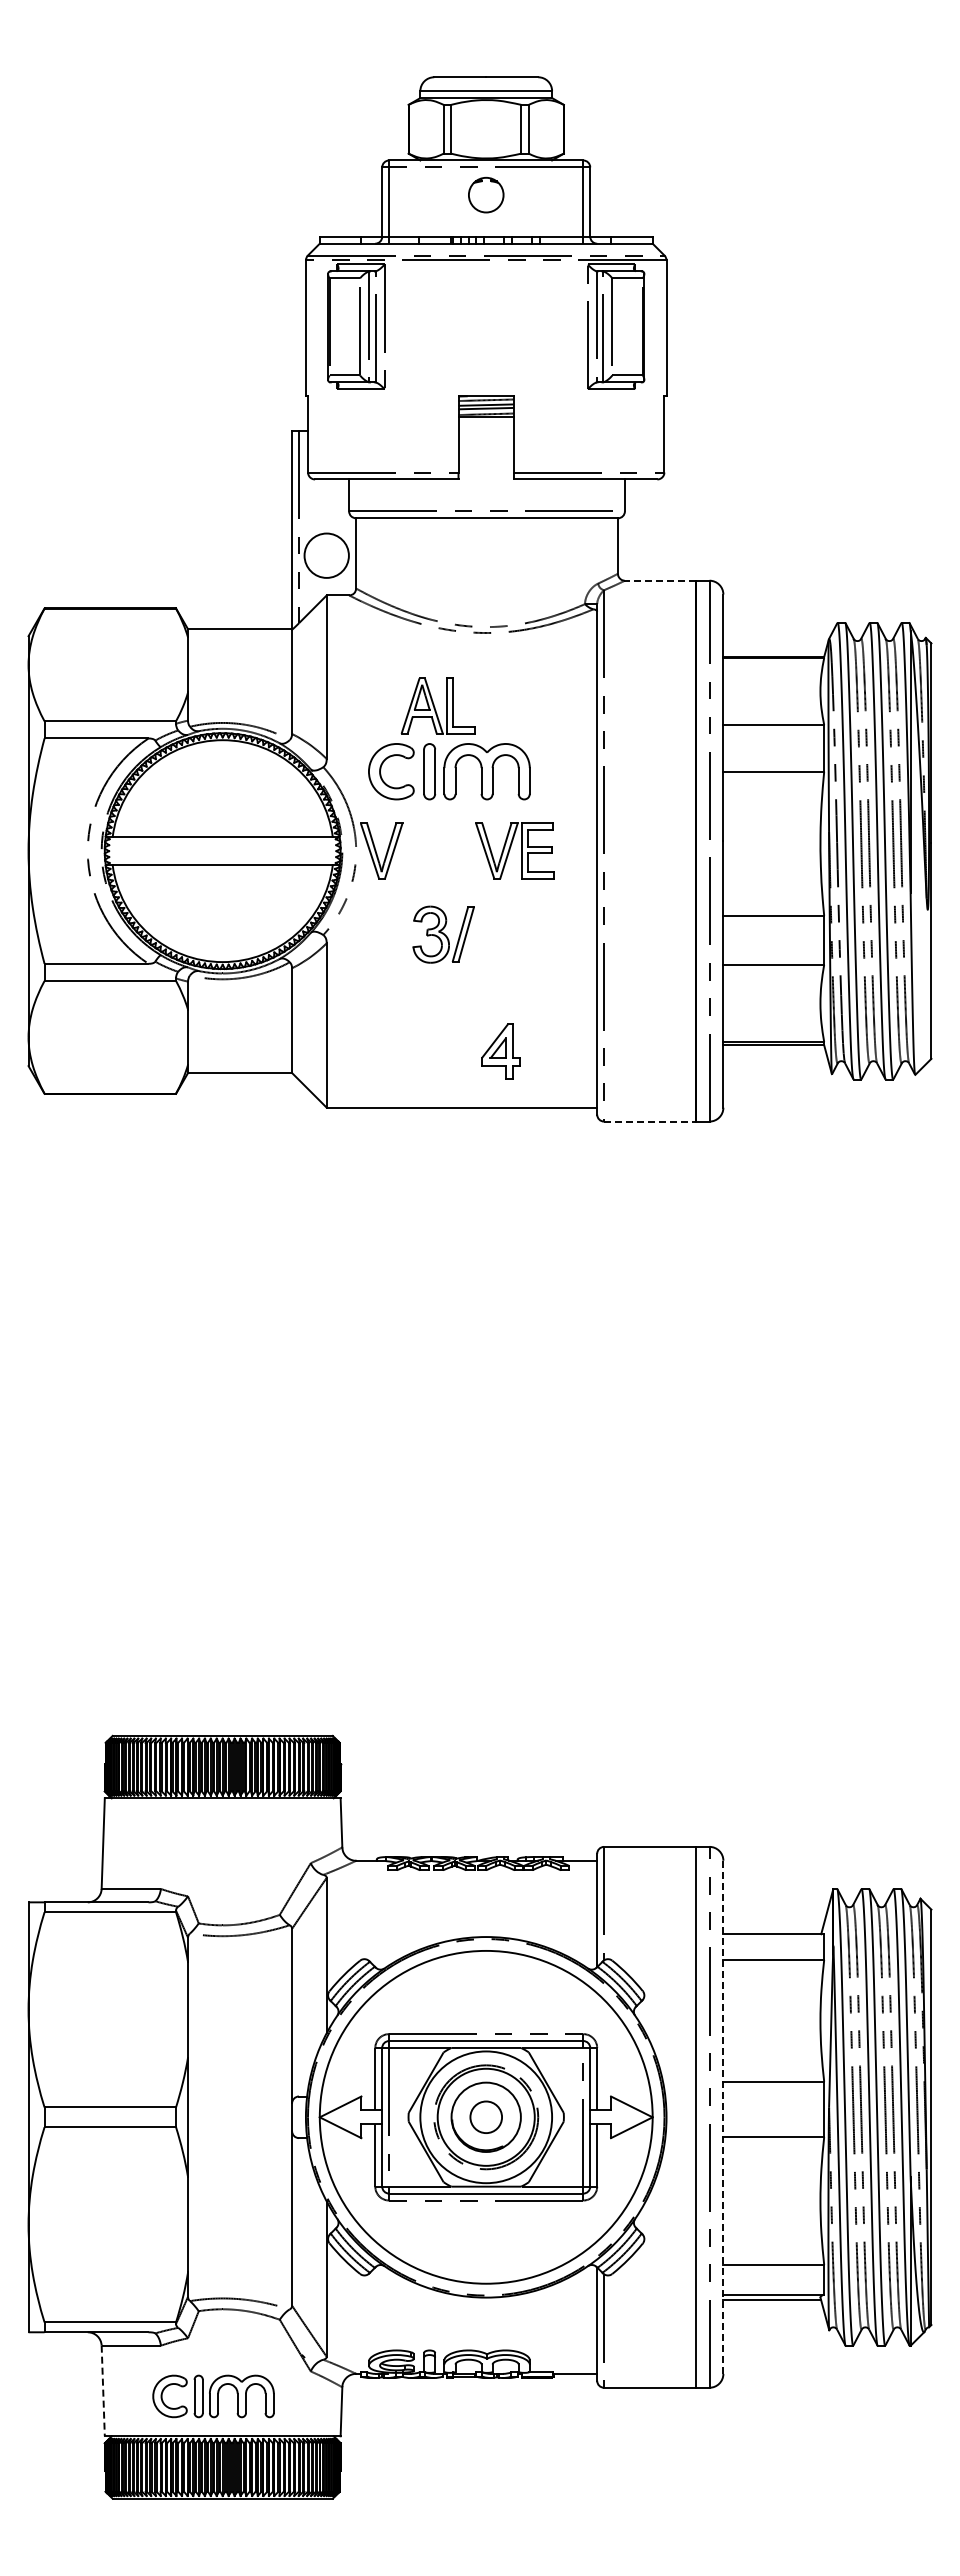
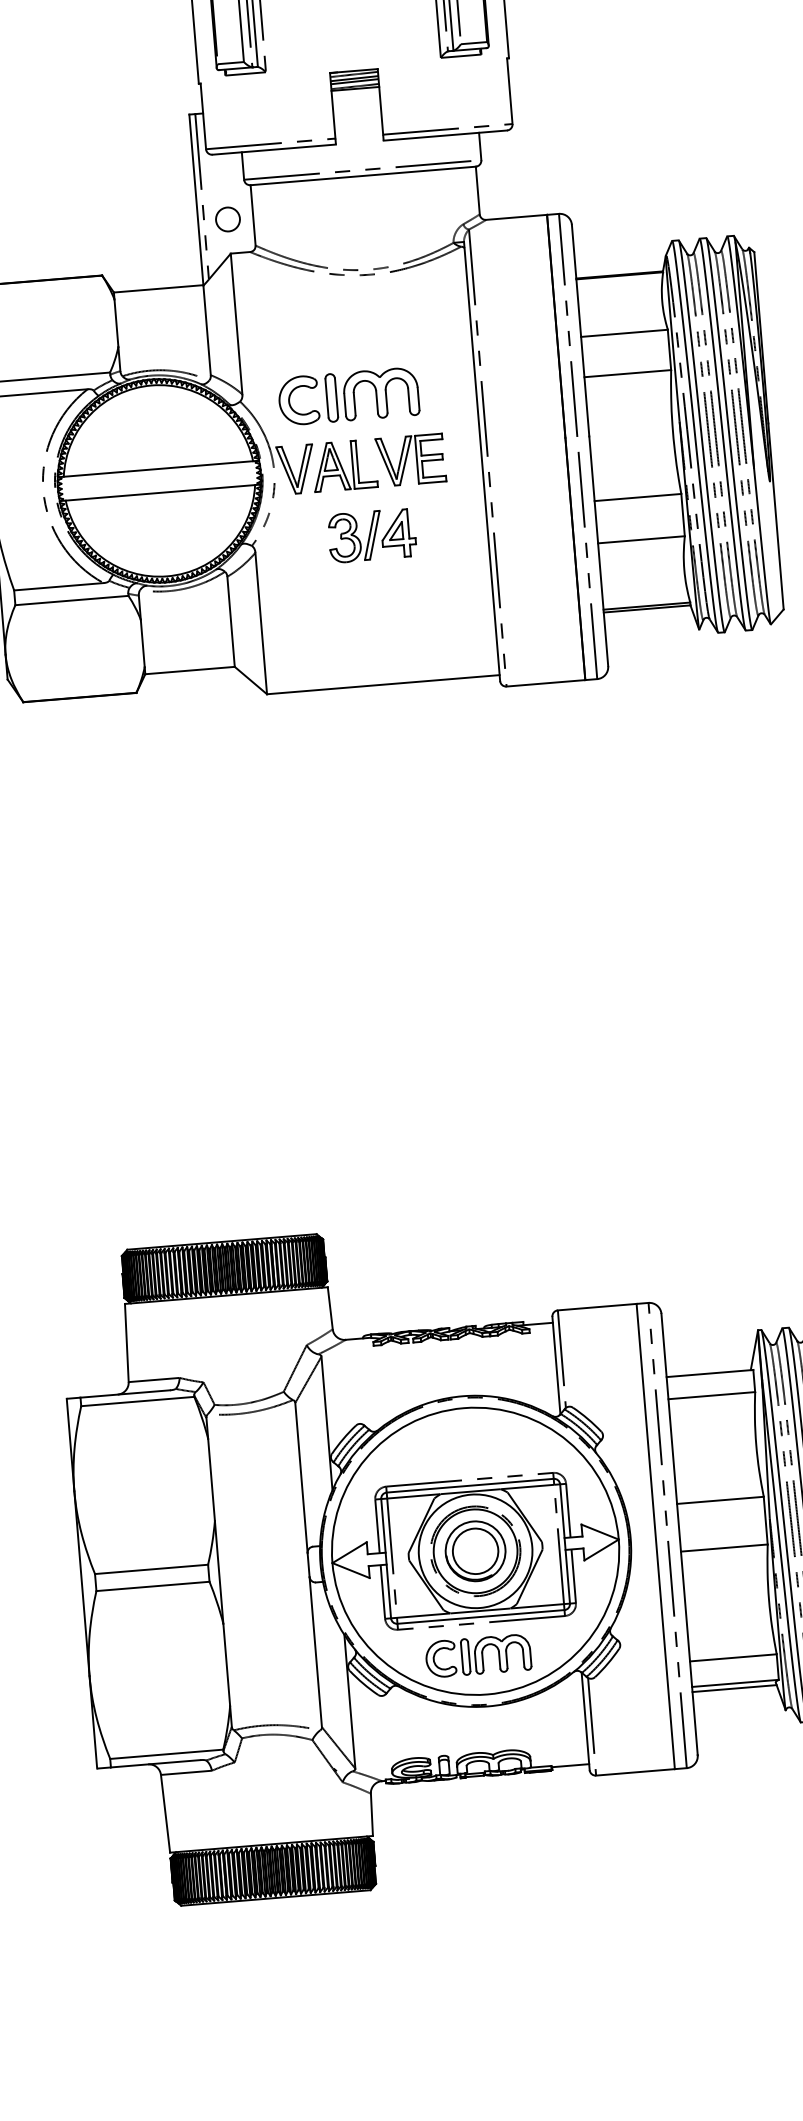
circle: (326, 555) -> (227, 219), size x0.62
line: (660, 580) -> (516, 217), dashed -> solid
part: (437, 705) -> (344, 465), moved
part: (500, 1051) -> (398, 533), moved
line: (649, 1121) -> (545, 683), dashed -> solid
circle: (485, 2116) -> (474, 1550), size x1.67
line: (723, 2117) -> (679, 1534), dashed -> solid
line: (103, 2391) -> (165, 1814), dashed -> solid
part: (213, 2396) -> (478, 1656), moved

